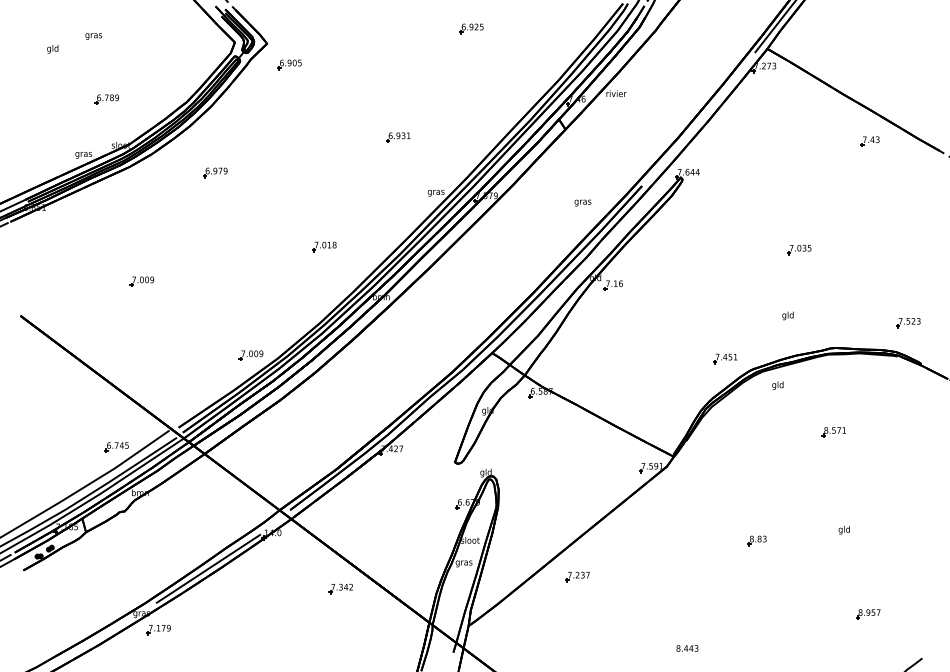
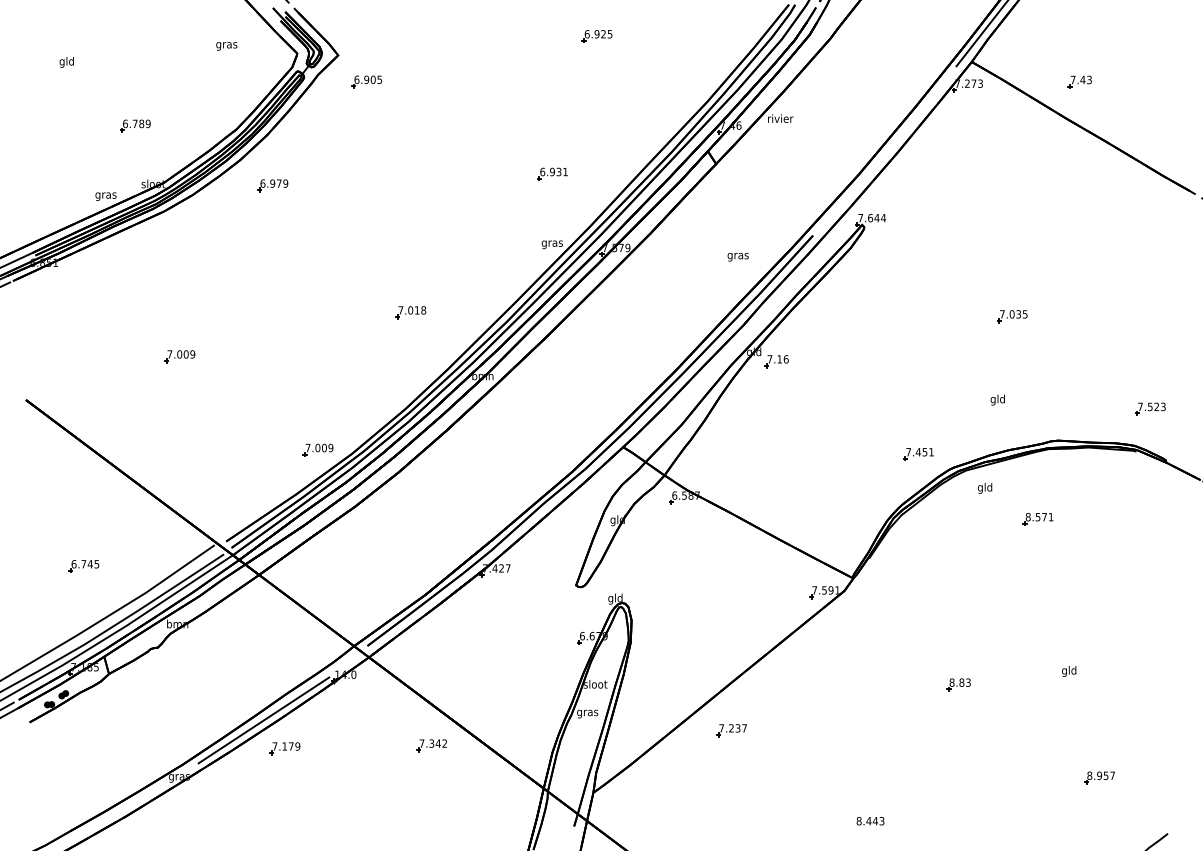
text: (93, 36) -> (226, 46), moved
part: (398, 136) -> (552, 173), moved
part: (869, 140) -> (1079, 81), moved
part: (215, 172) -> (272, 185), moved
part: (833, 432) -> (1037, 519), moved
part: (116, 447) -> (83, 566), moved
part: (158, 629) -> (284, 748), moved

